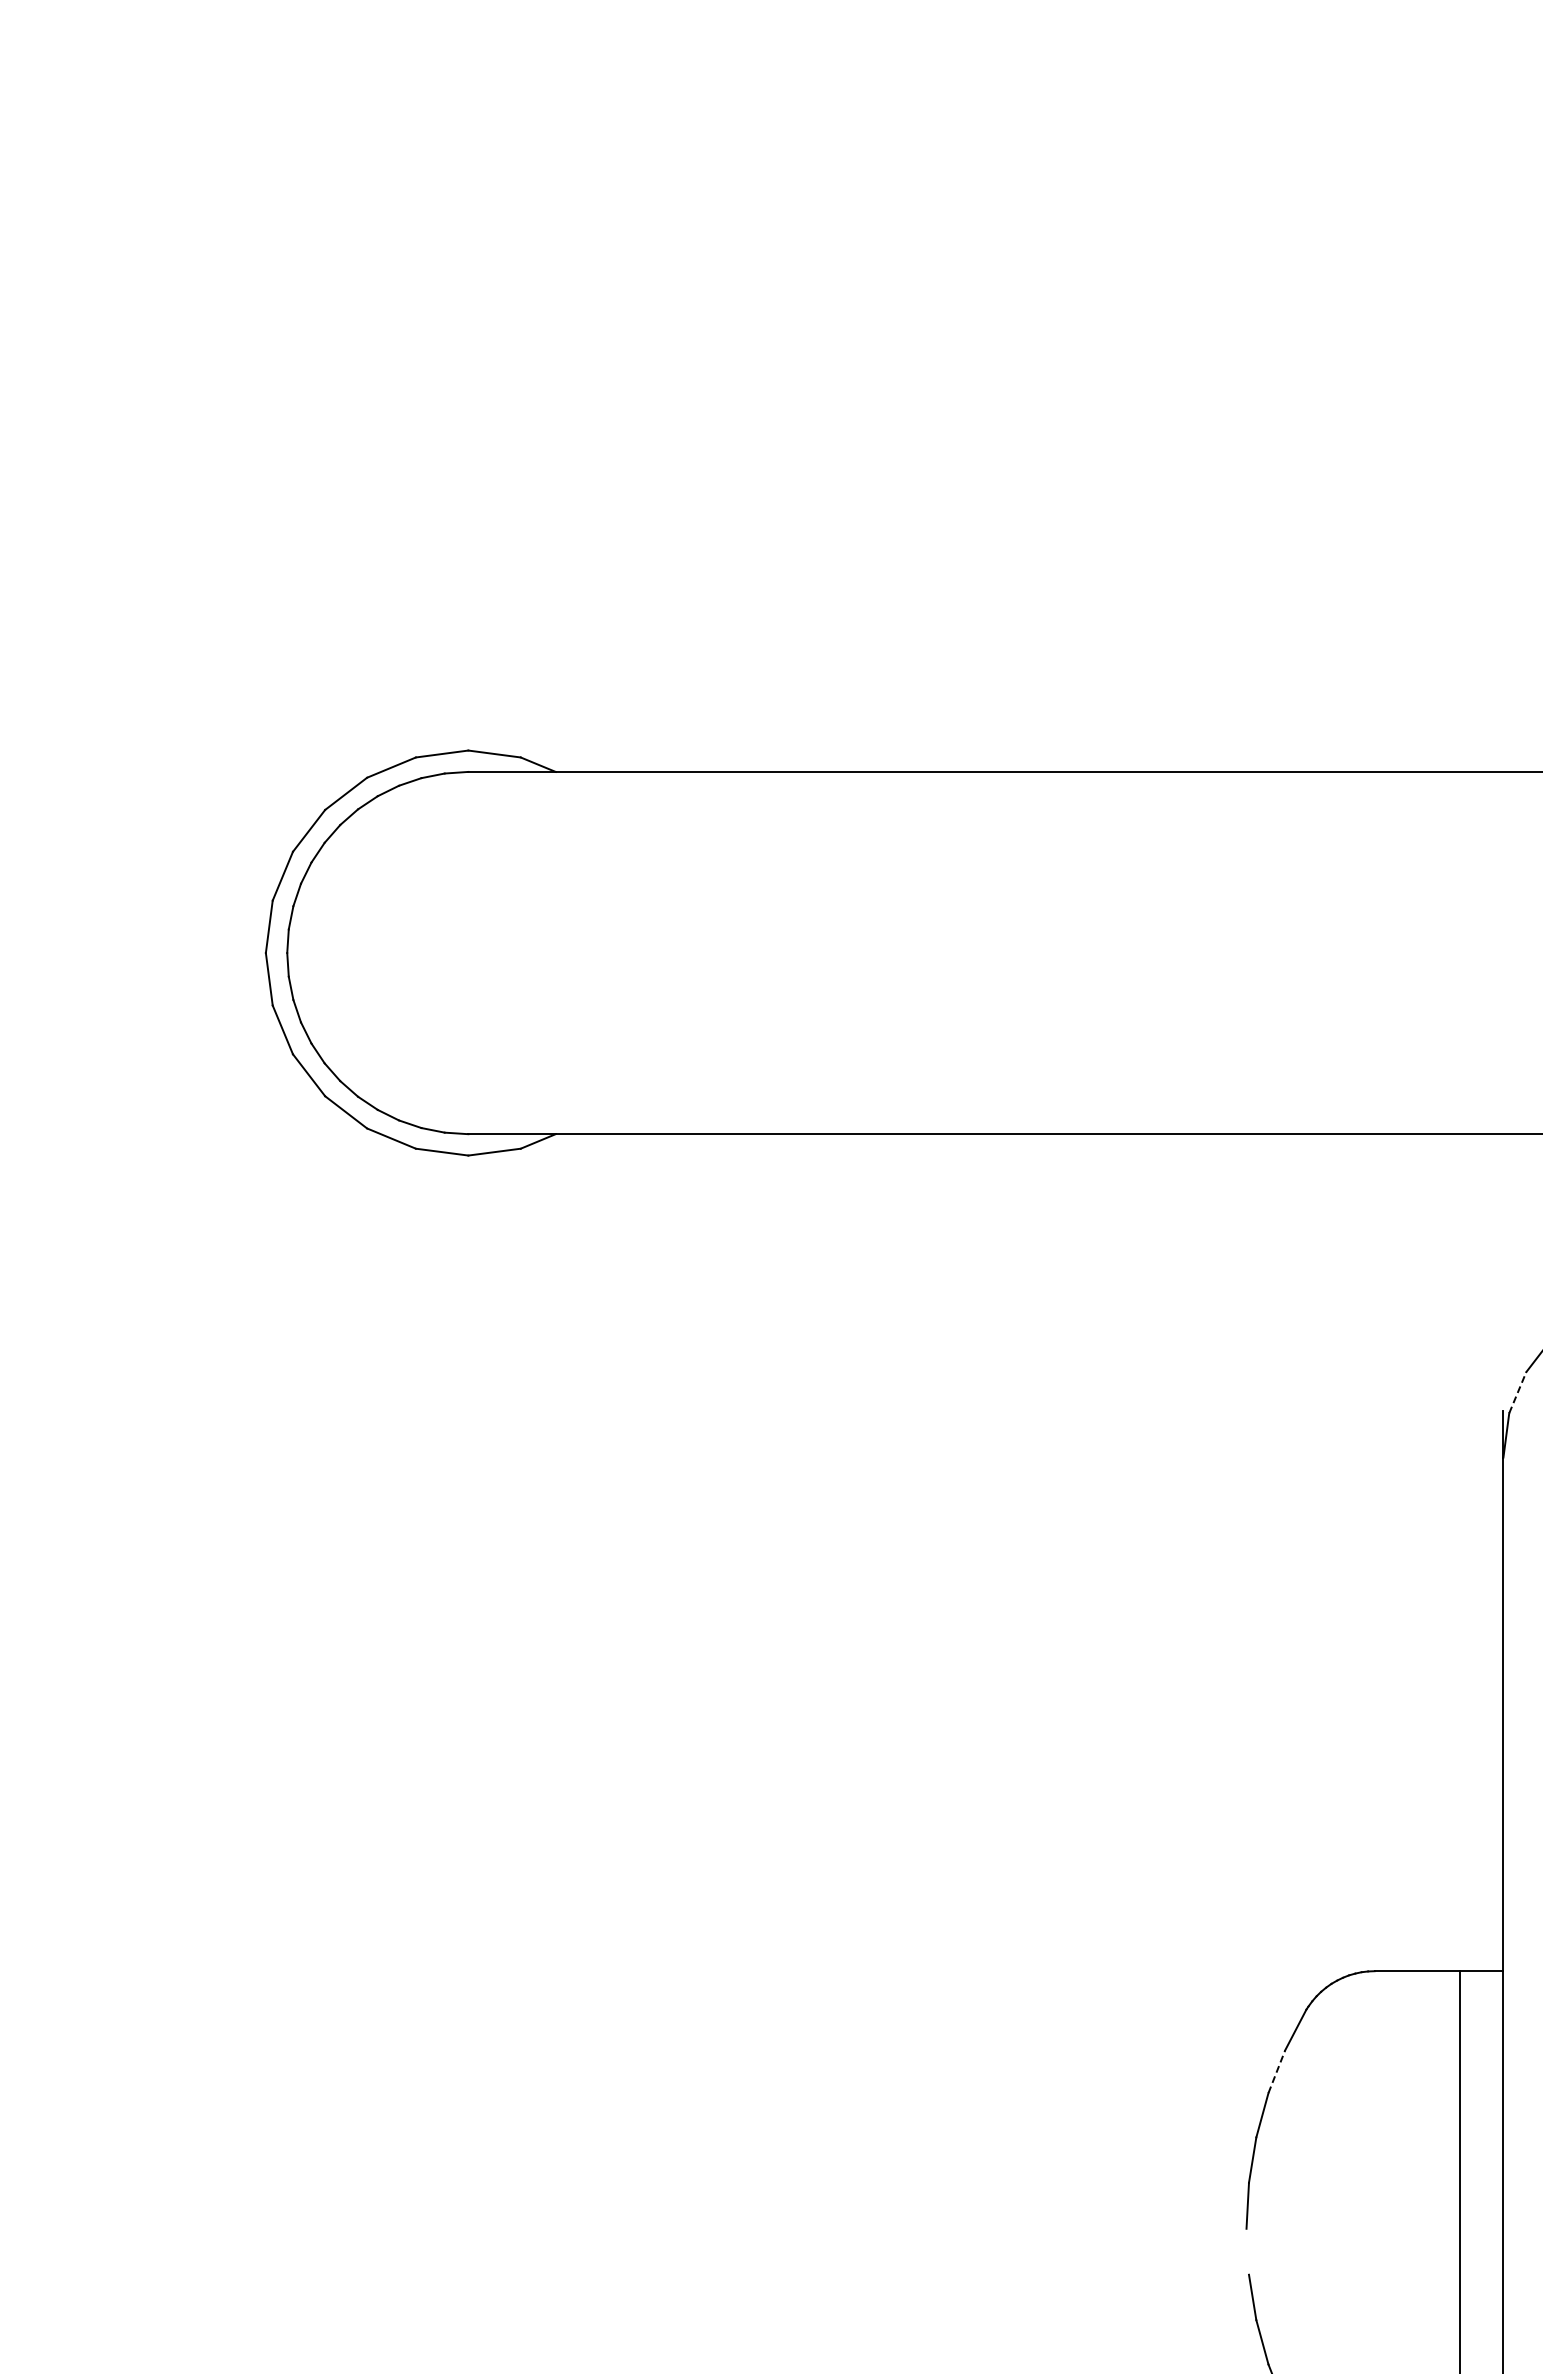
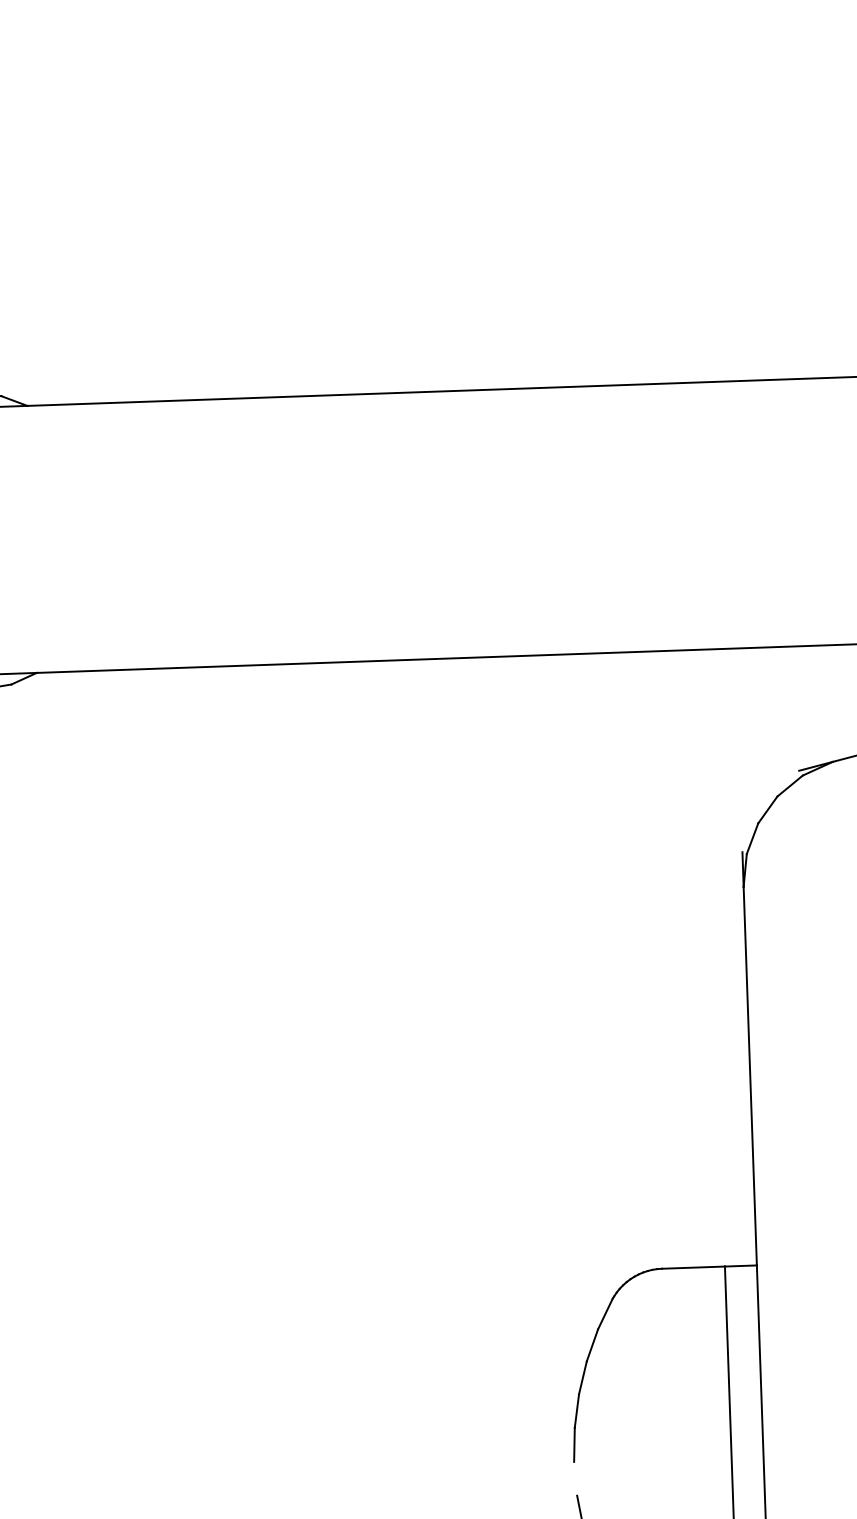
line: (1517, 1392) -> (752, 838), dashed -> solid
line: (1276, 2071) -> (592, 1345), dashed -> solid

